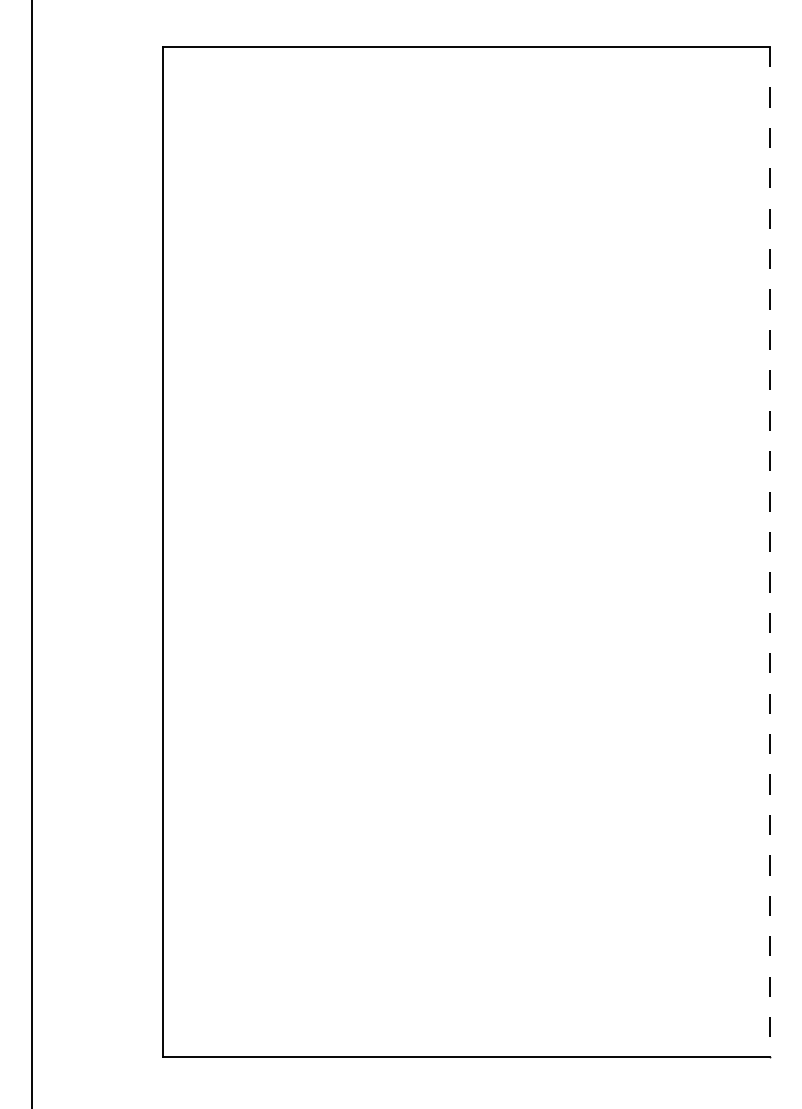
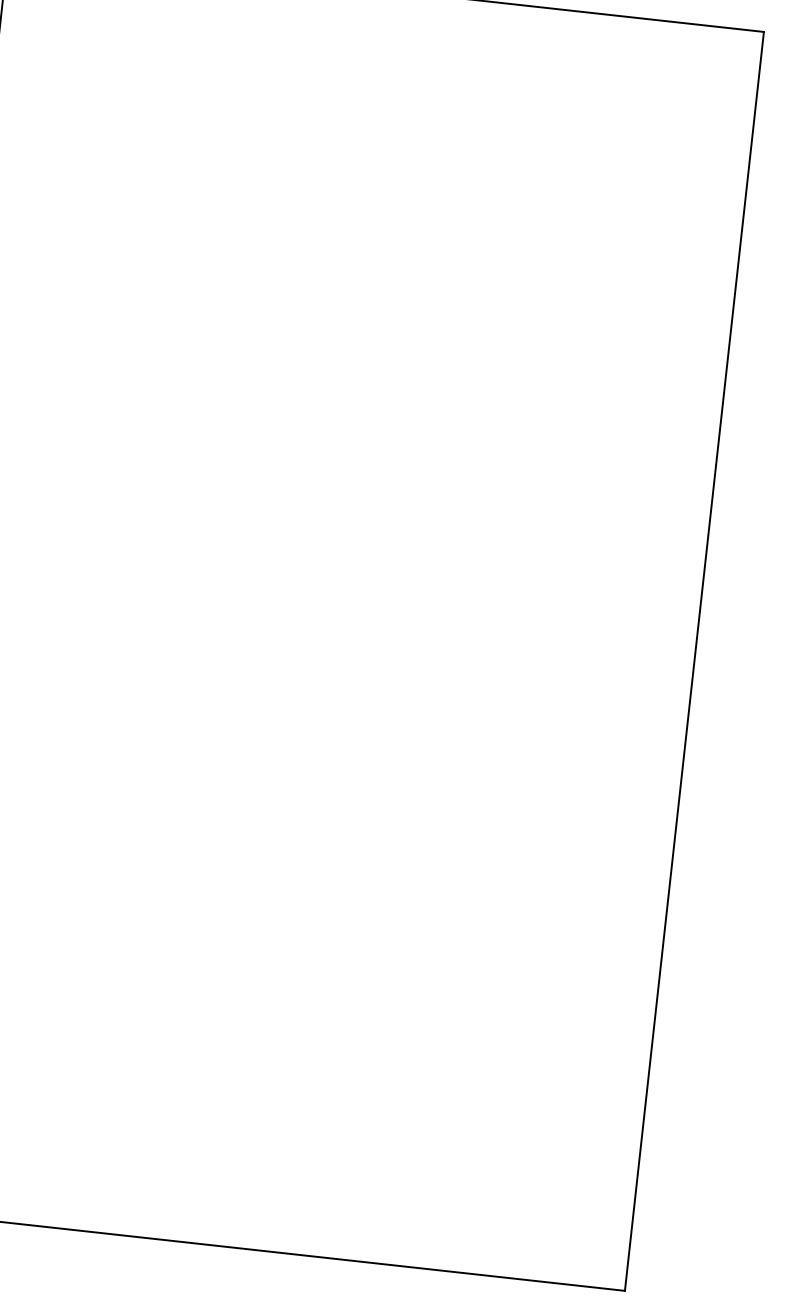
line: (769, 552) -> (694, 661), dashed -> solid

